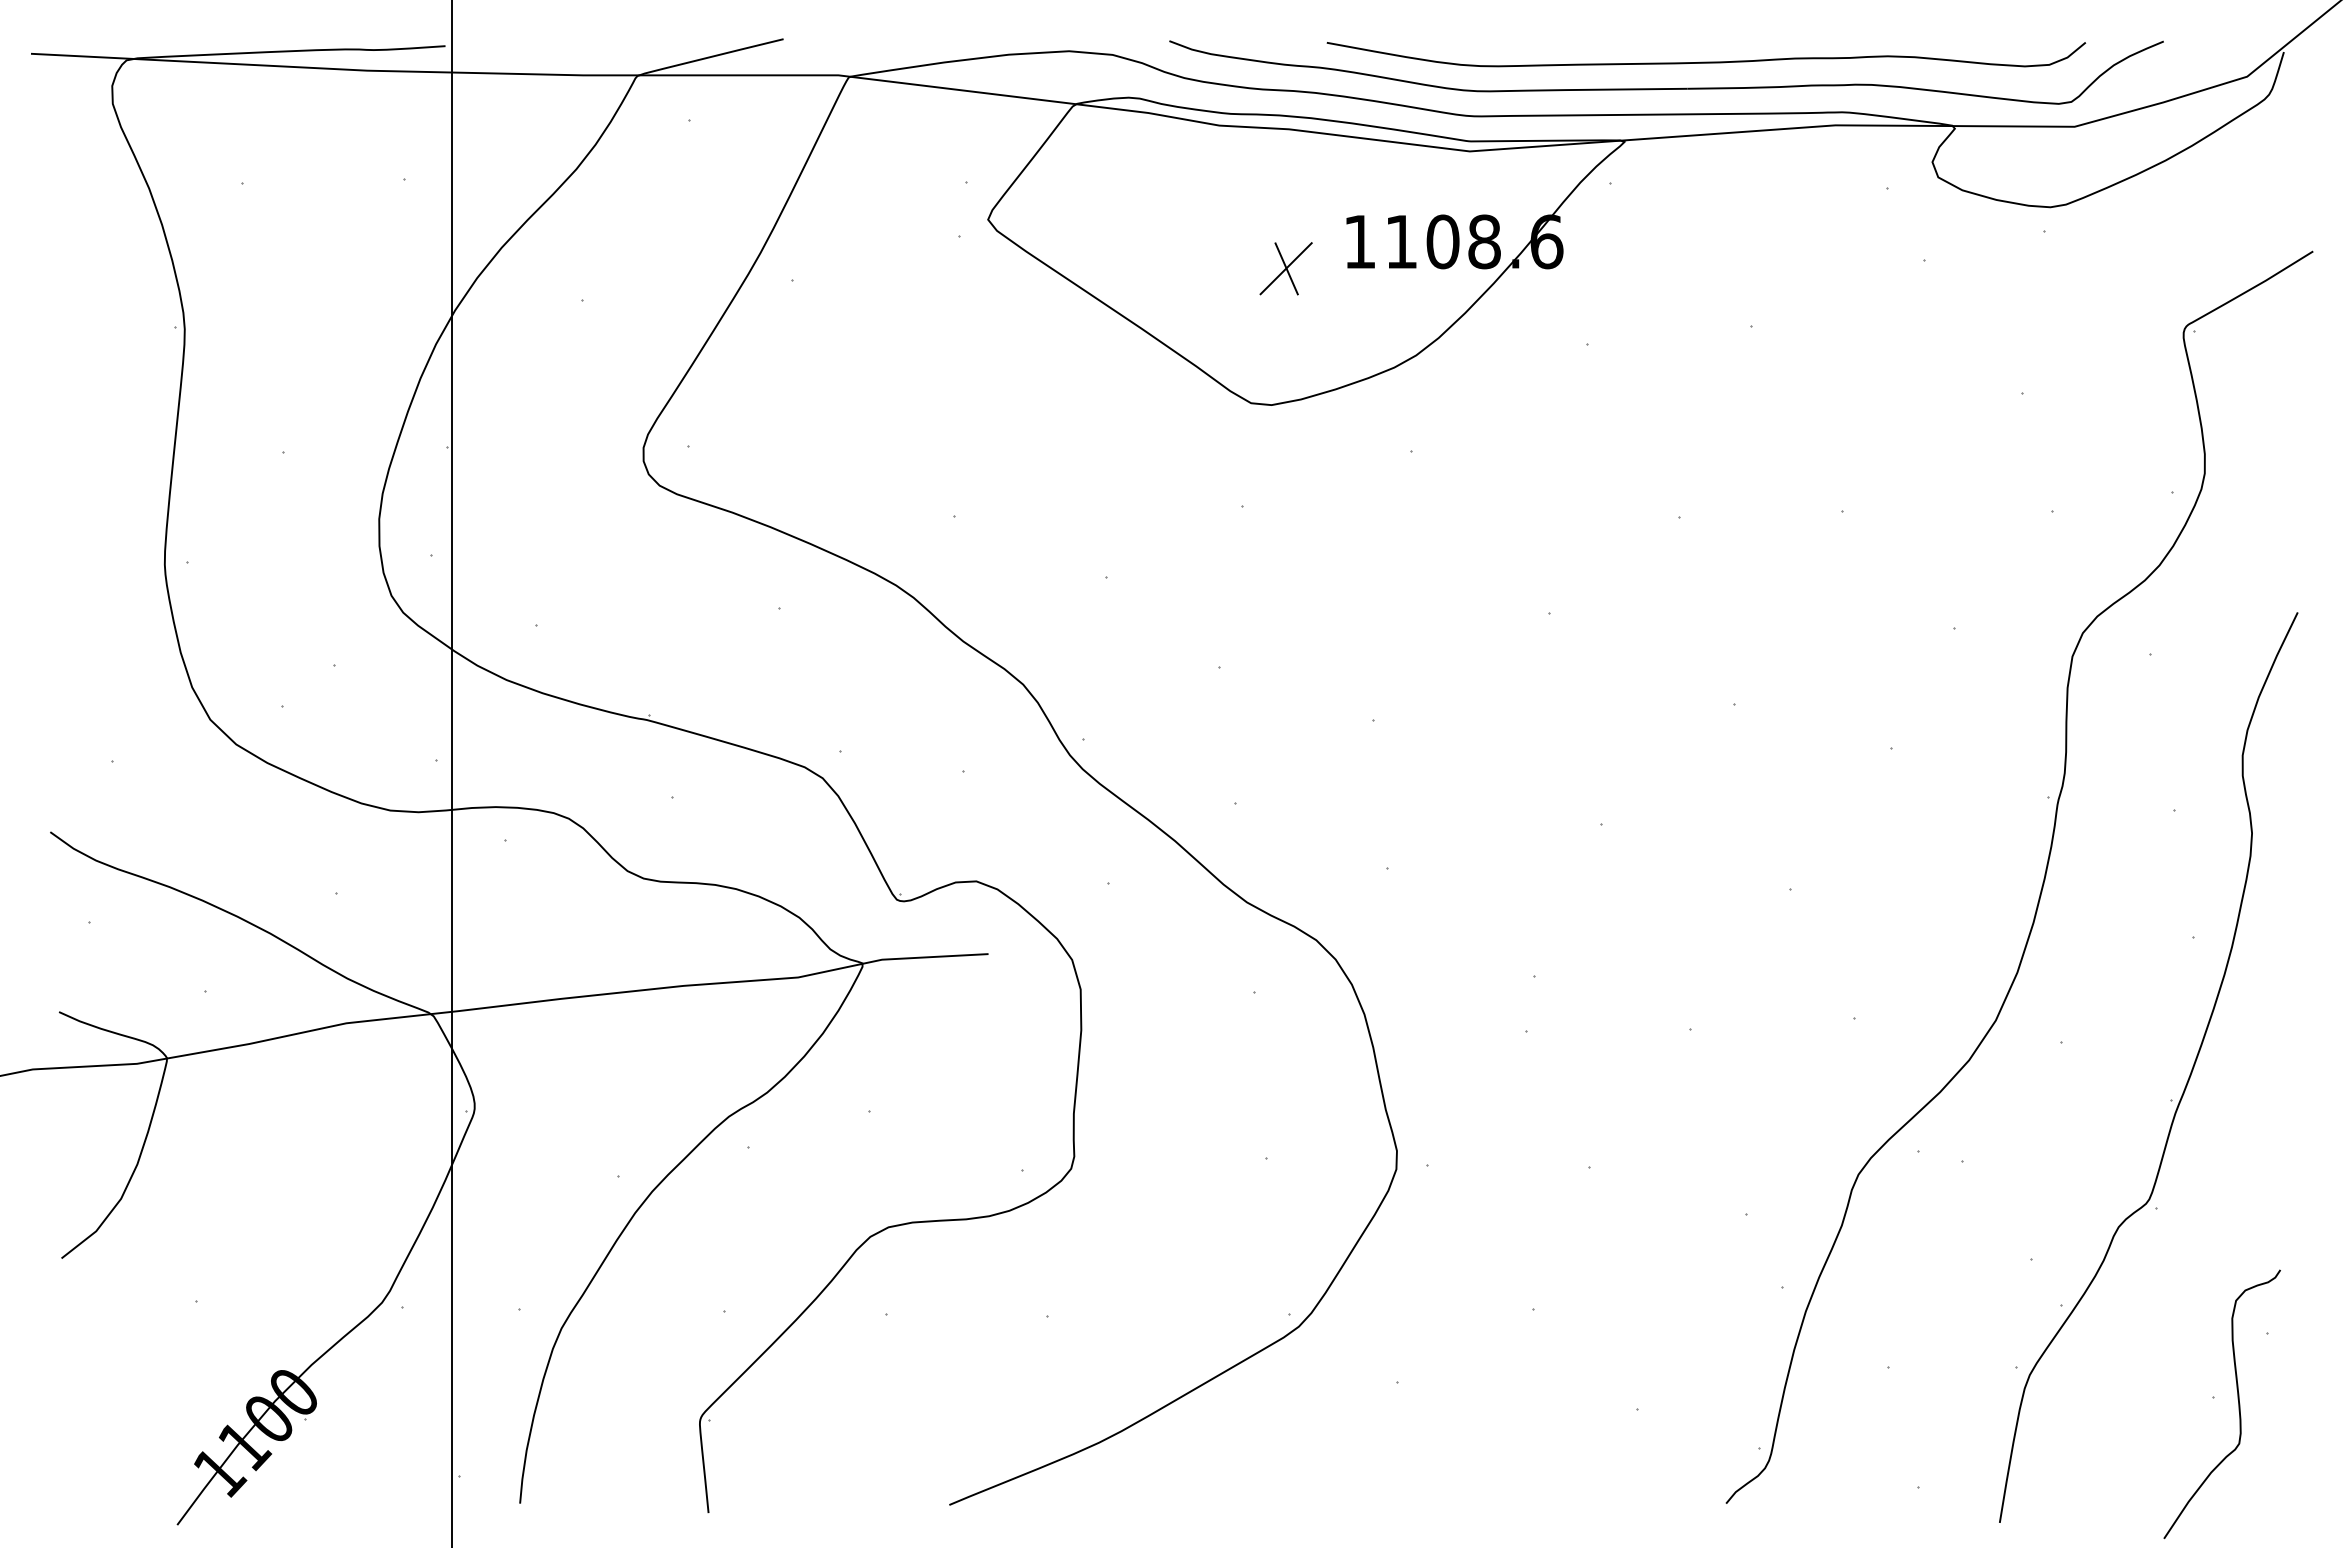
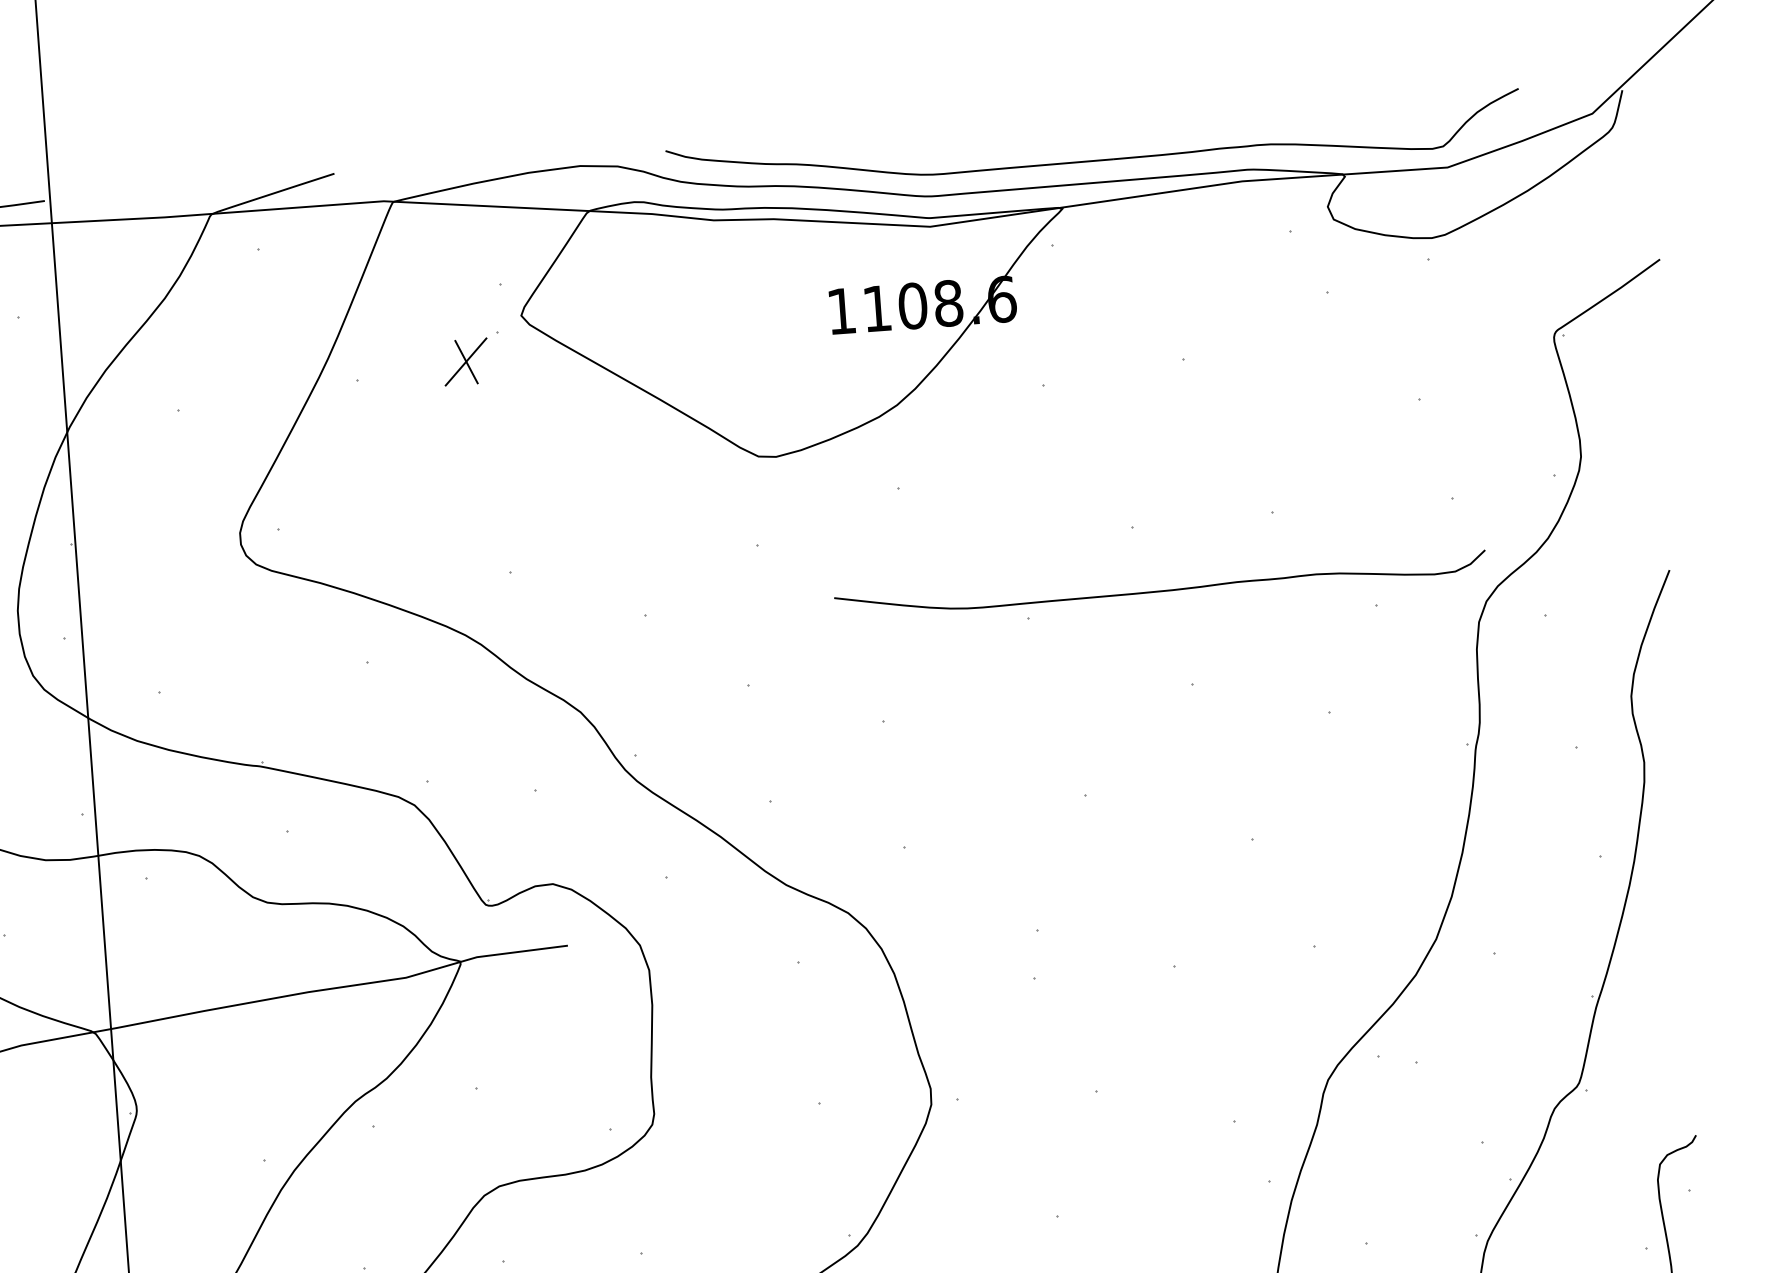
curve: (1706, 61) -> (1161, 590), moved
part: (1285, 268) -> (465, 361), moved

